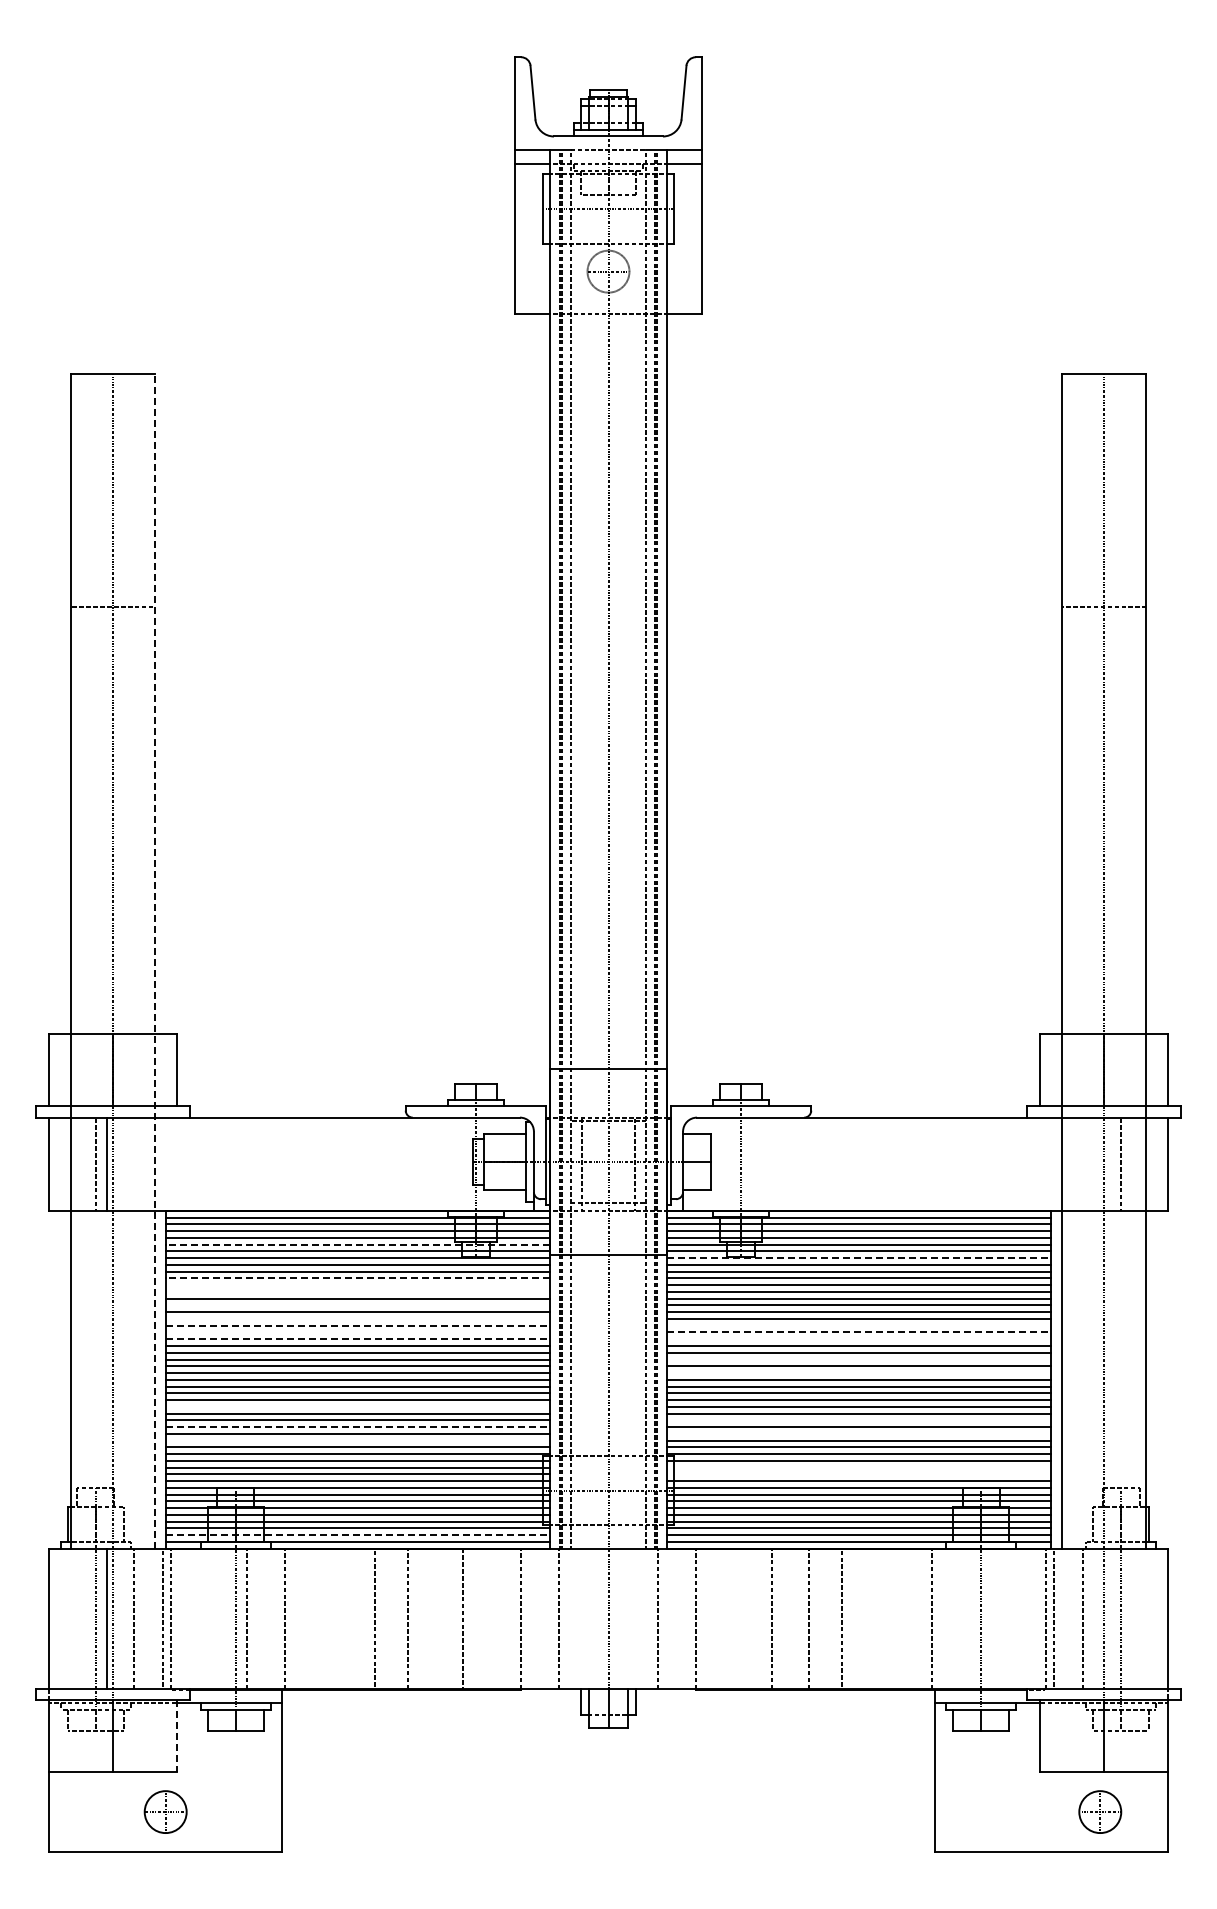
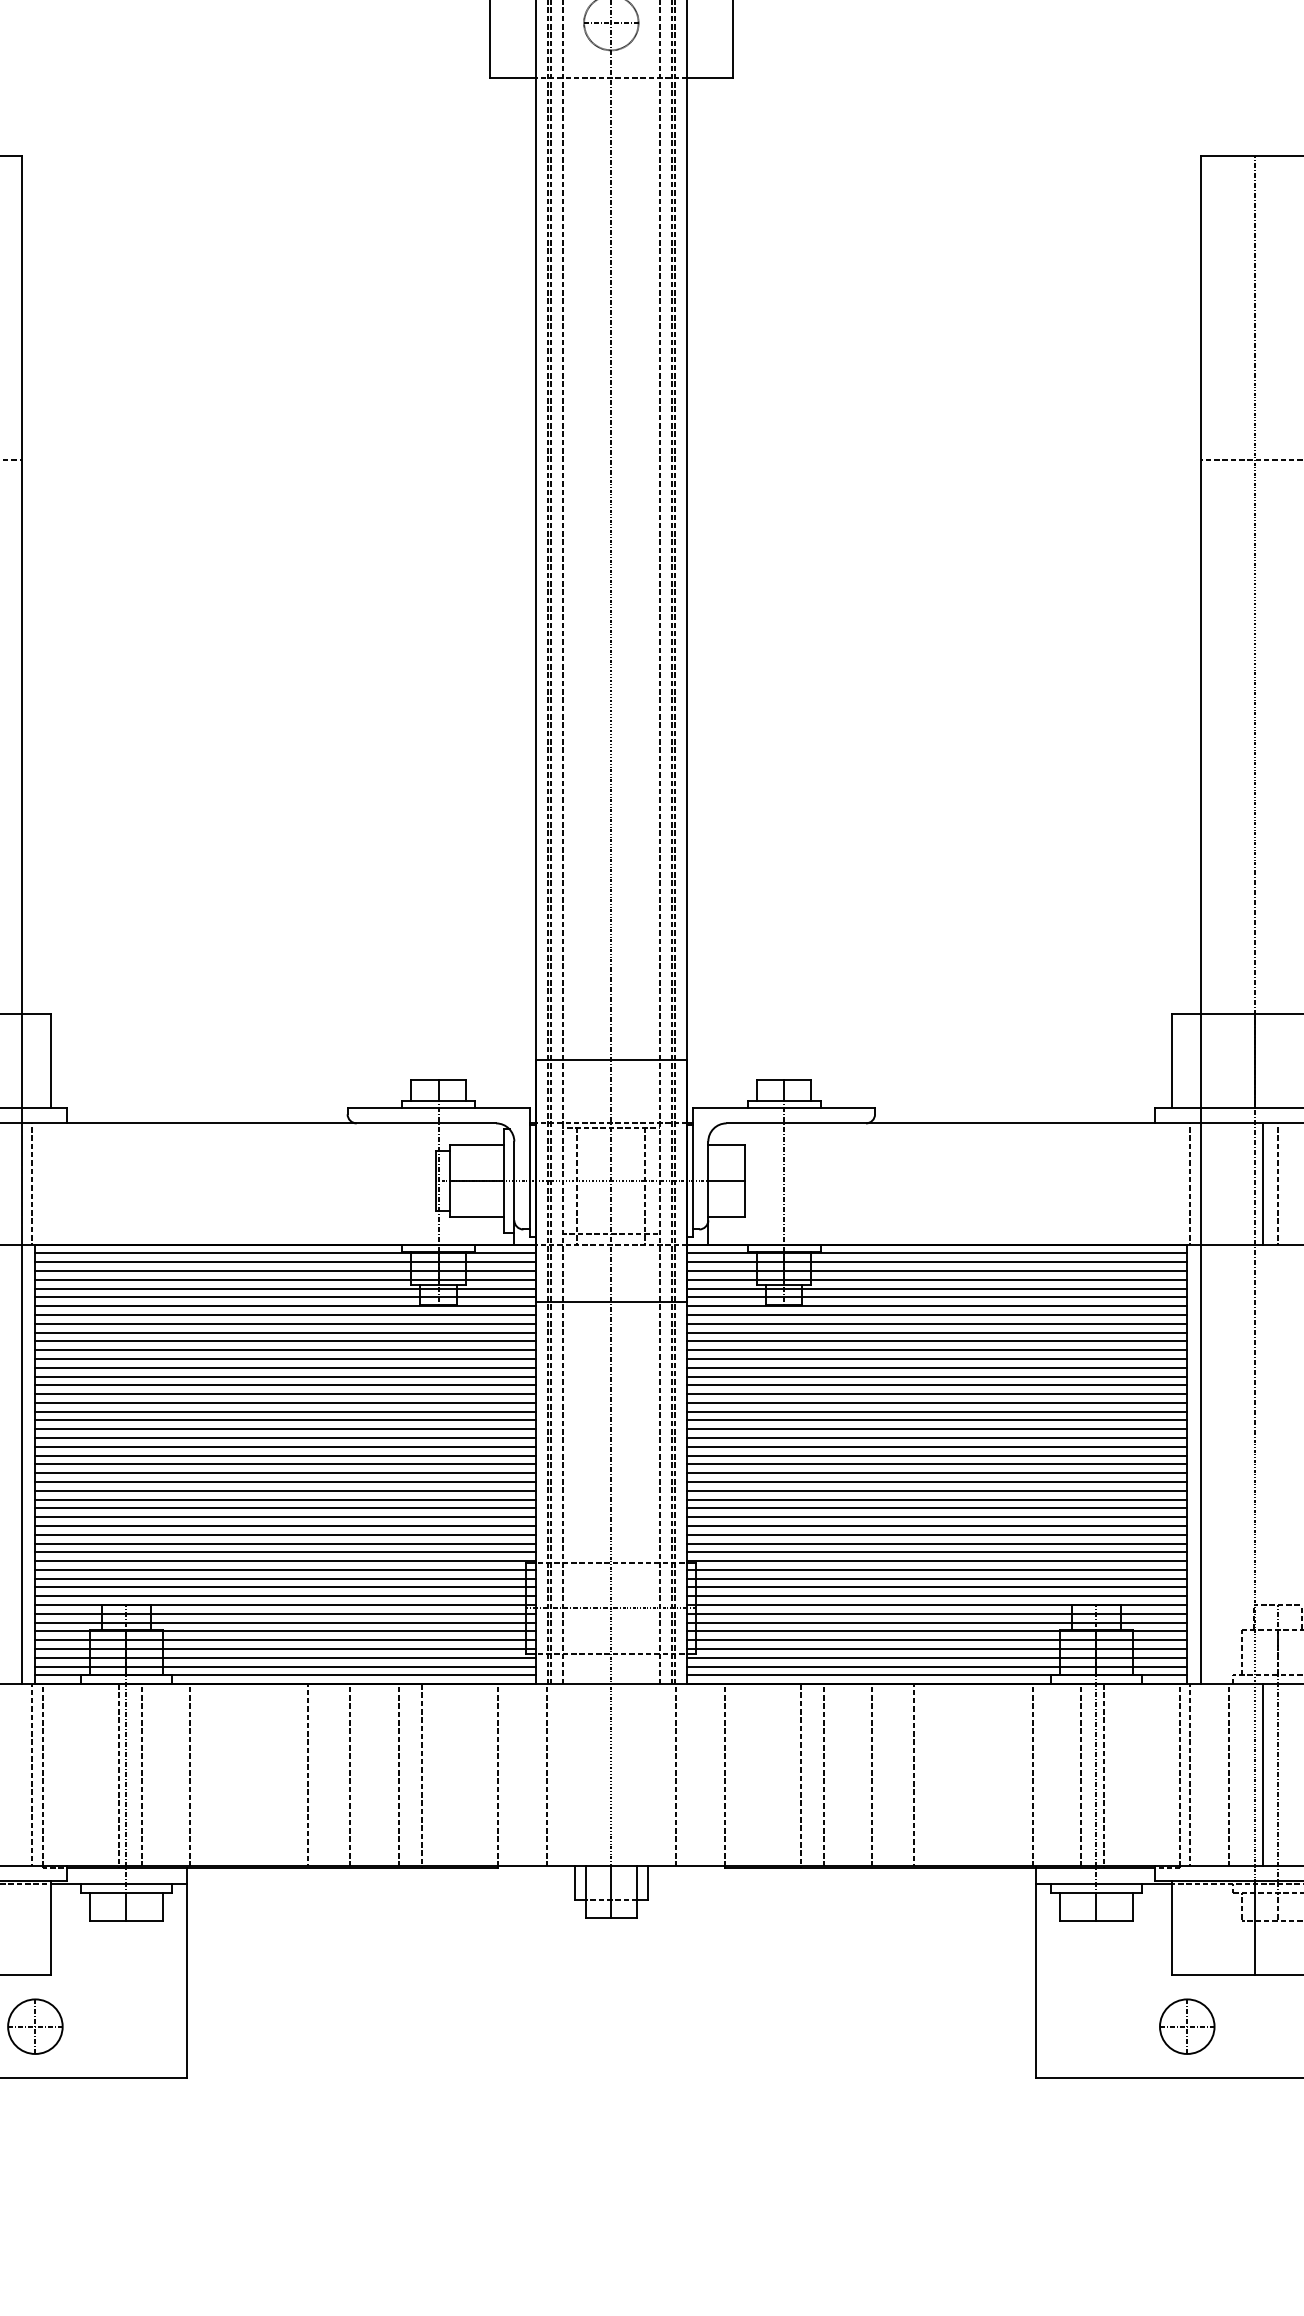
line: (155, 960) -> (22, 919), dashed -> solid
line: (163, 1163) -> (32, 1183), added
line: (1053, 1163) -> (1190, 1183), added
line: (1109, 1163) -> (1262, 1183), added
line: (357, 1244) -> (284, 1288), dashed -> solid
line: (859, 1258) -> (937, 1306), dashed -> solid
line: (357, 1278) -> (284, 1332), dashed -> solid
line: (357, 1285) -> (284, 1341), added
line: (357, 1291) -> (284, 1349), added
line: (357, 1305) -> (284, 1367), added
line: (357, 1318) -> (284, 1384), added
line: (358, 1325) -> (286, 1393), dashed -> solid
line: (858, 1325) -> (936, 1393), added
line: (357, 1332) -> (284, 1402), added
line: (859, 1332) -> (937, 1402), dashed -> solid
line: (358, 1339) -> (286, 1411), dashed -> solid
line: (858, 1339) -> (936, 1411), added
line: (858, 1359) -> (936, 1438), added
line: (858, 1373) -> (936, 1456), added
line: (357, 1406) -> (284, 1499), added
line: (858, 1420) -> (936, 1517), added
line: (358, 1427) -> (286, 1526), dashed -> solid
line: (858, 1433) -> (936, 1534), added
line: (357, 1440) -> (284, 1543), added
line: (858, 1467) -> (936, 1578), added
line: (858, 1474) -> (936, 1587), added
line: (358, 1535) -> (286, 1666), dashed -> solid
line: (229, 1618) -> (118, 1774), added
line: (445, 1618) -> (399, 1774), added
line: (754, 1618) -> (801, 1774), added
line: (969, 1618) -> (1080, 1774), added
line: (987, 1618) -> (1104, 1774), added
line: (1109, 1618) -> (1262, 1774), added
line: (177, 1736) -> (50, 1928), dashed -> solid
part: (1100, 1811) -> (1187, 2025), moved

